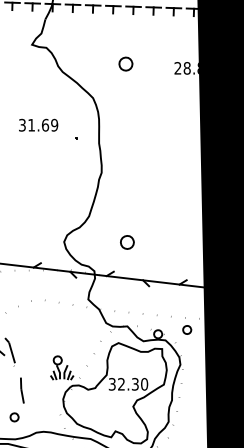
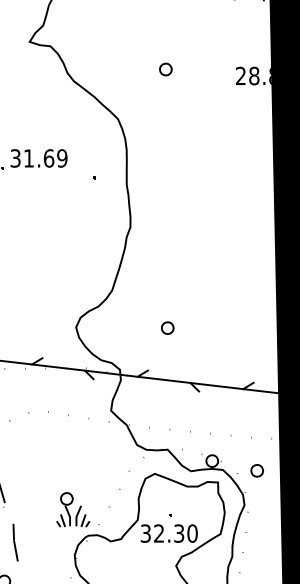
part: (126, 63) -> (166, 68), size x0.62
part: (127, 242) -> (167, 328), size x0.62
part: (187, 329) -> (257, 470), moved

